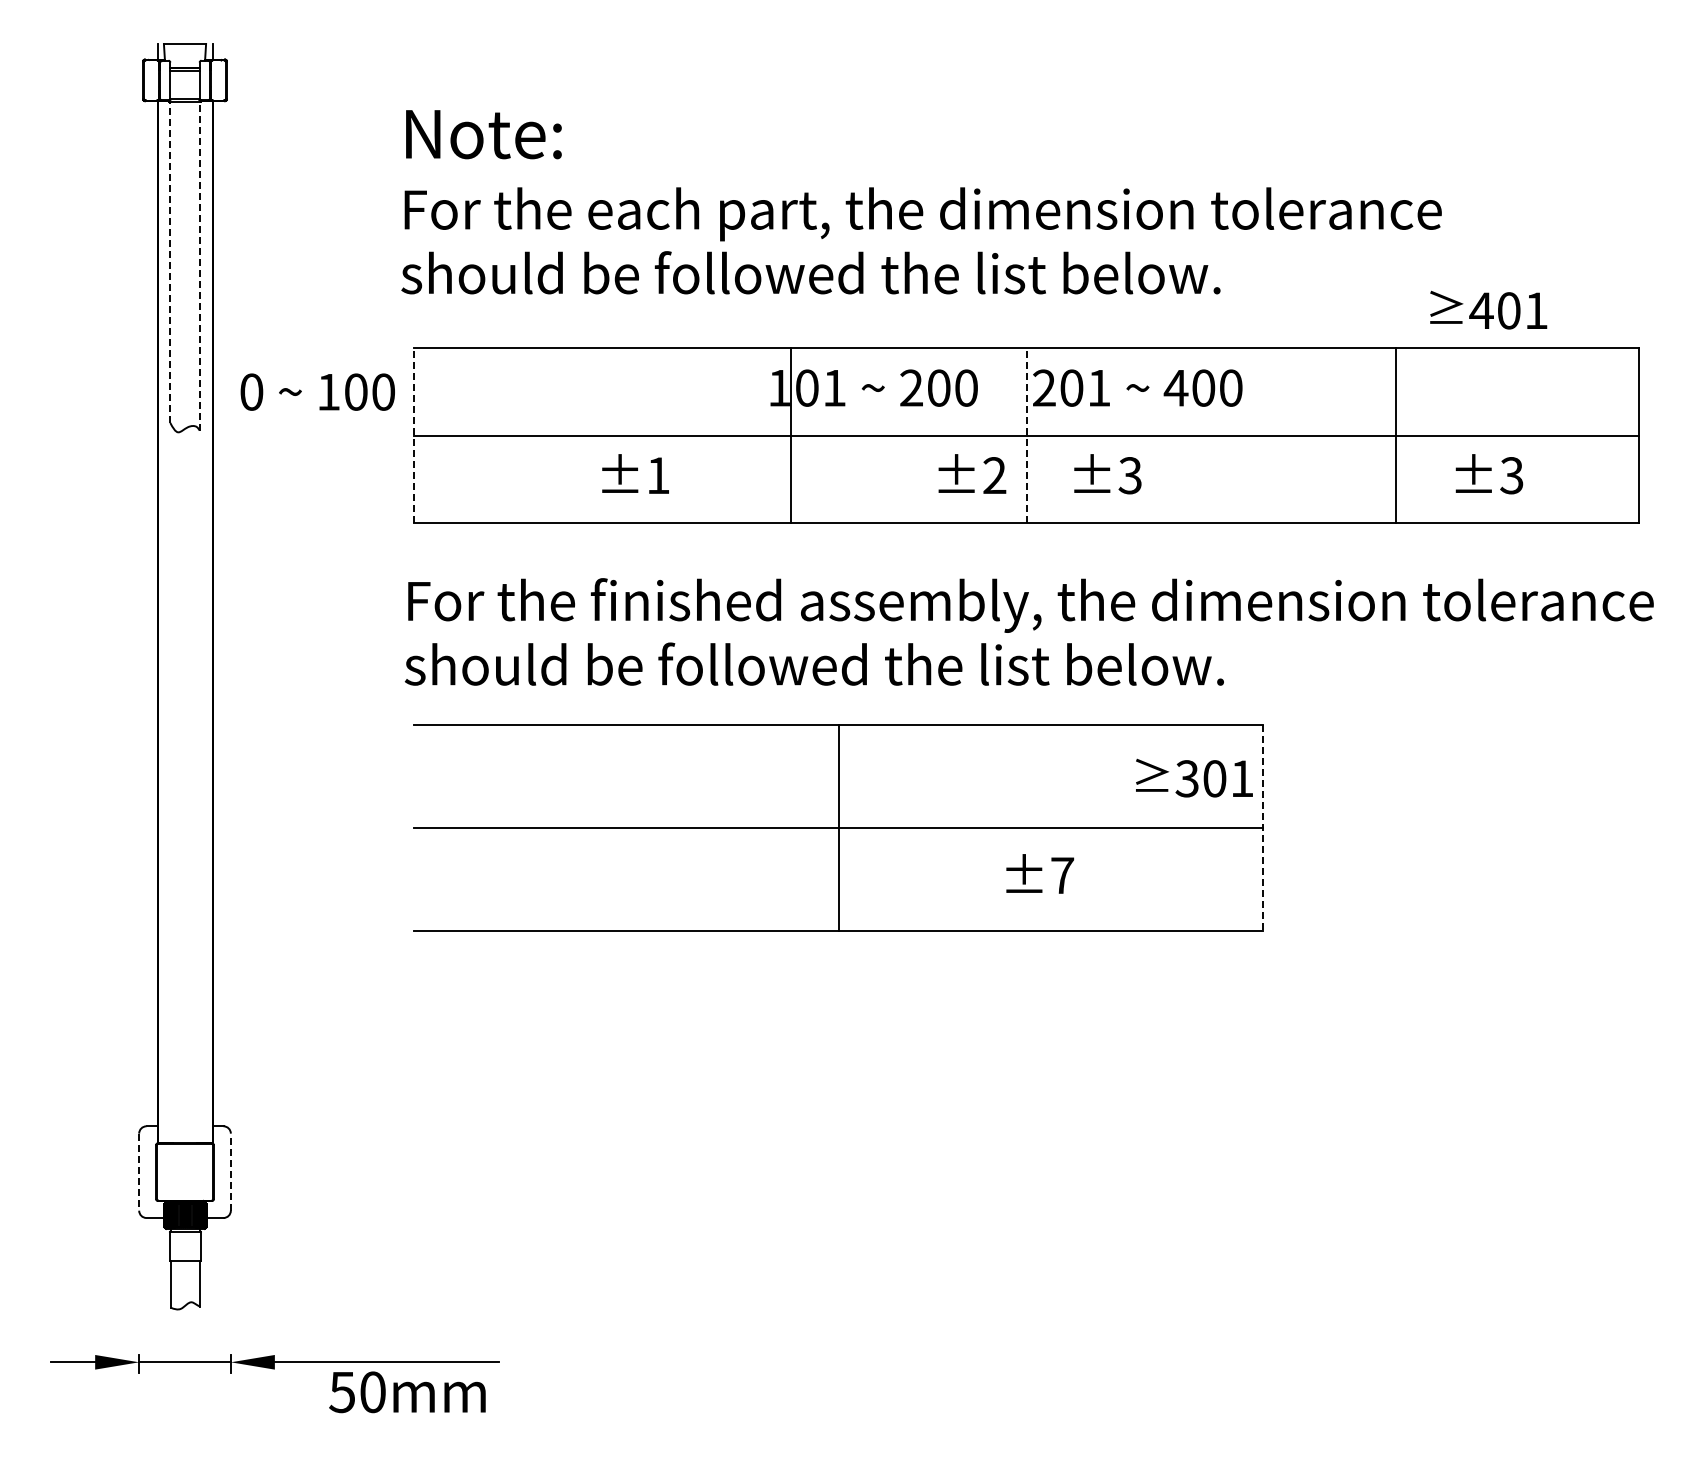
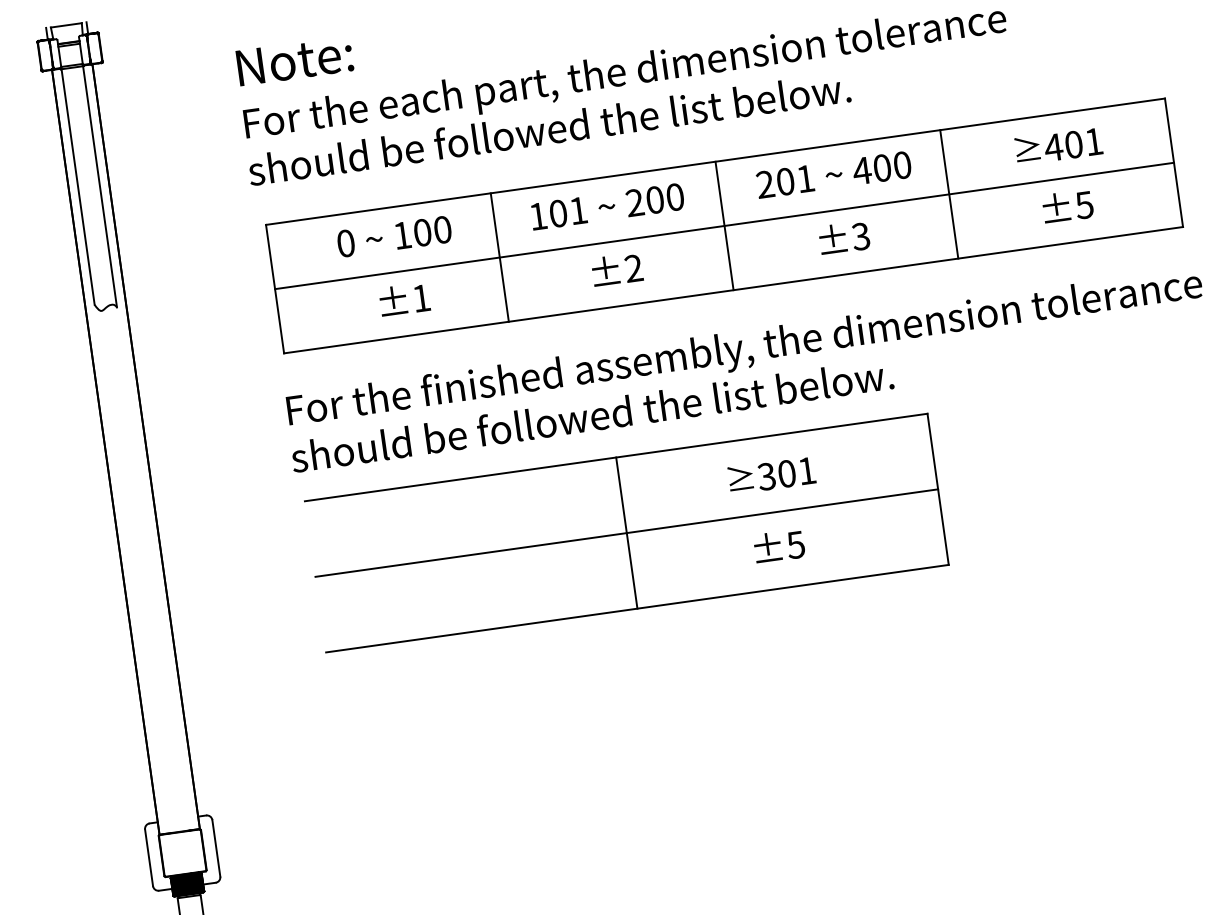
line: (170, 262) -> (78, 187), dashed -> solid
line: (199, 265) -> (99, 186), dashed -> solid
text: (1488, 309) -> (1058, 145), moved
text: (1137, 387) -> (833, 174), moved
text: (317, 391) -> (394, 236), moved
line: (414, 435) -> (275, 288), dashed -> solid
line: (790, 435) -> (499, 257), moved
line: (1026, 435) -> (724, 225), dashed -> solid
line: (1396, 435) -> (949, 194), moved
text: (635, 473) -> (404, 299), moved
text: (972, 473) -> (617, 269), moved
text: (1107, 474) -> (844, 238), moved
text: (1511, 475) -> (1084, 205), ±3 -> ±5
text: (1194, 777) -> (771, 474), moved
line: (1262, 827) -> (937, 489), dashed -> solid
text: (1062, 875) -> (795, 544), ±7 -> ±5
line: (139, 1172) -> (149, 858), dashed -> solid
line: (230, 1172) -> (216, 848), dashed -> solid

